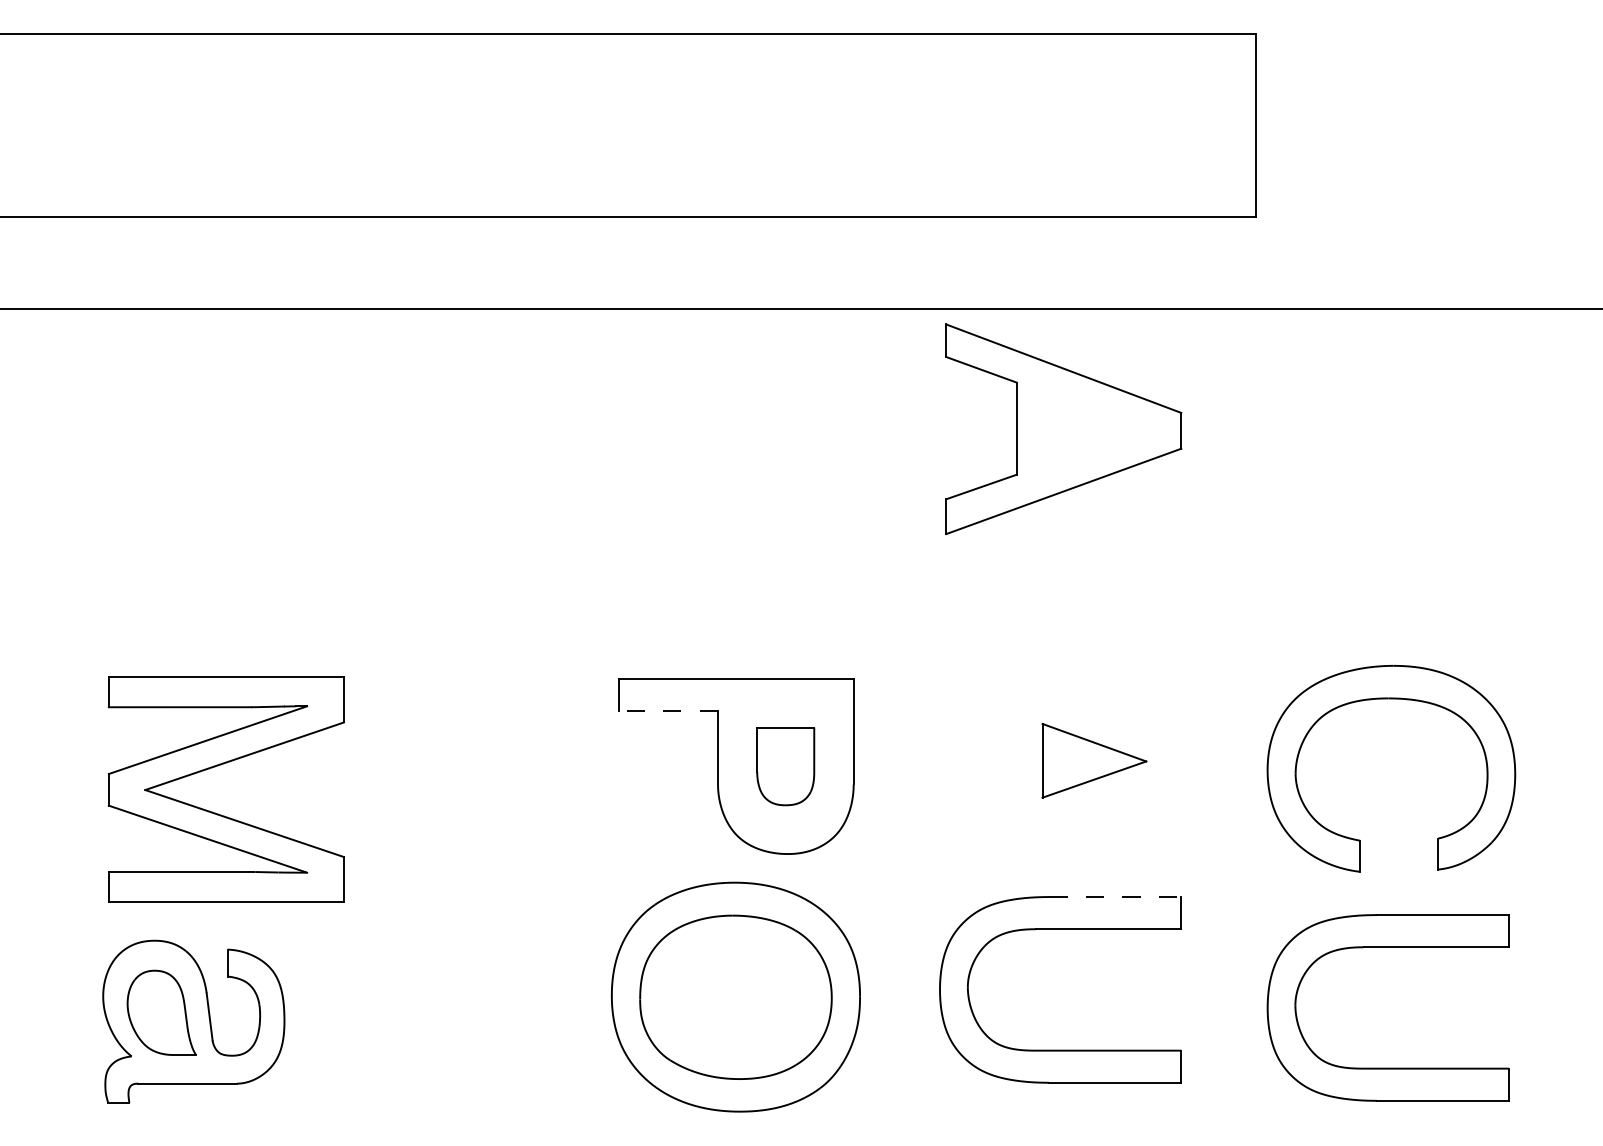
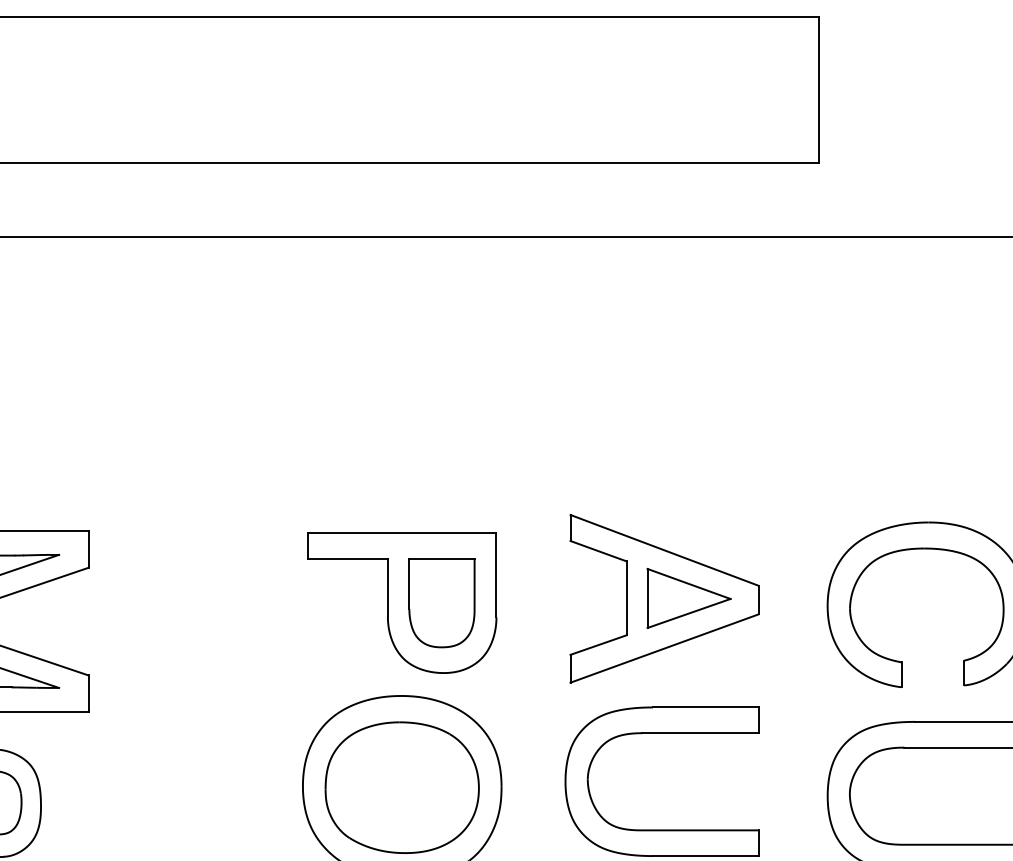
part: (1063, 428) -> (664, 598), moved
line: (668, 711) -> (348, 559), dashed -> solid
part: (785, 766) -> (441, 603), size x1.43
line: (1115, 897) -> (705, 707), dashed -> solid

